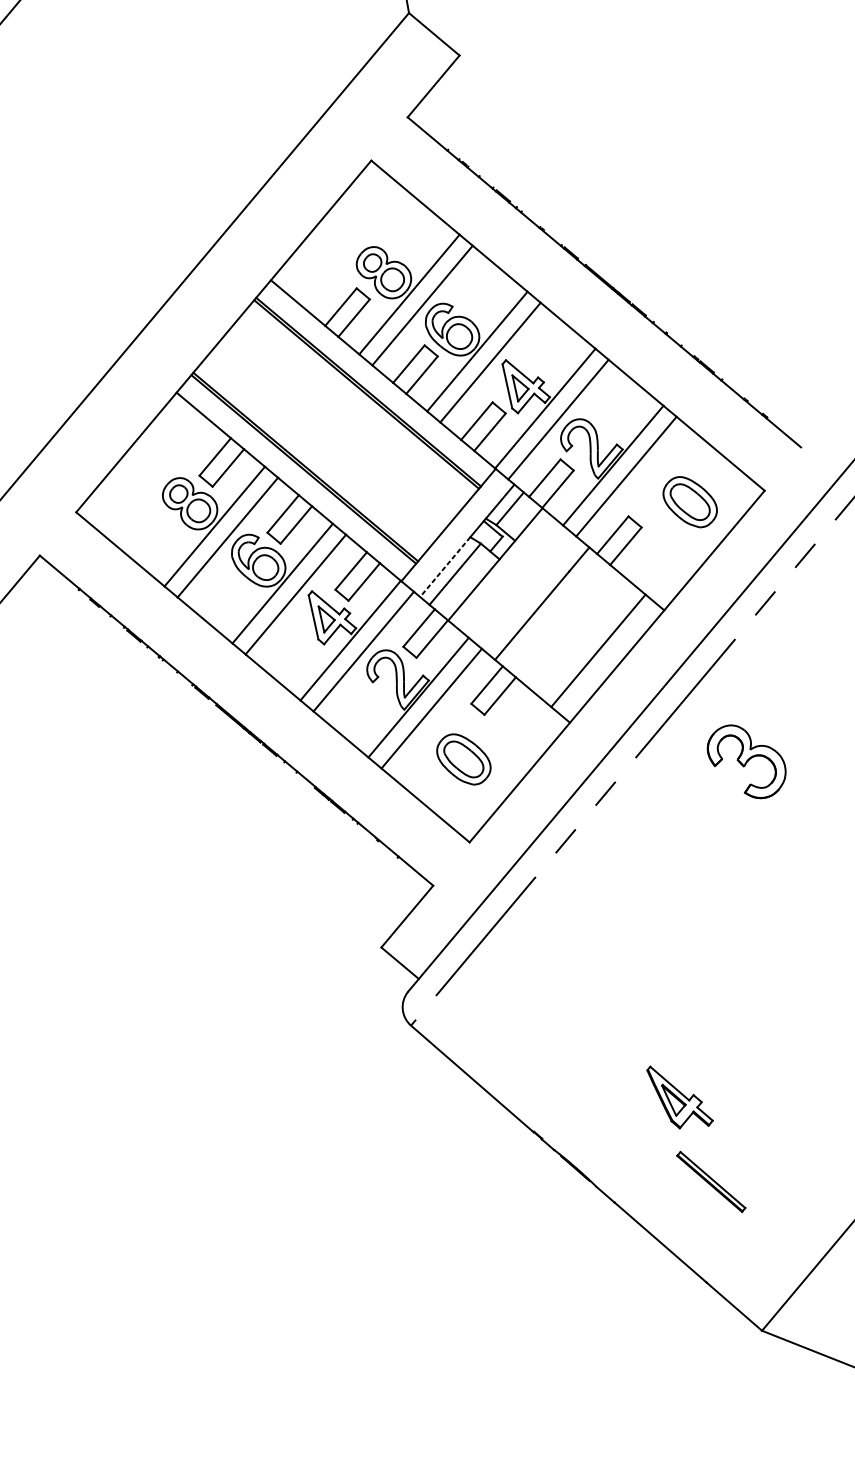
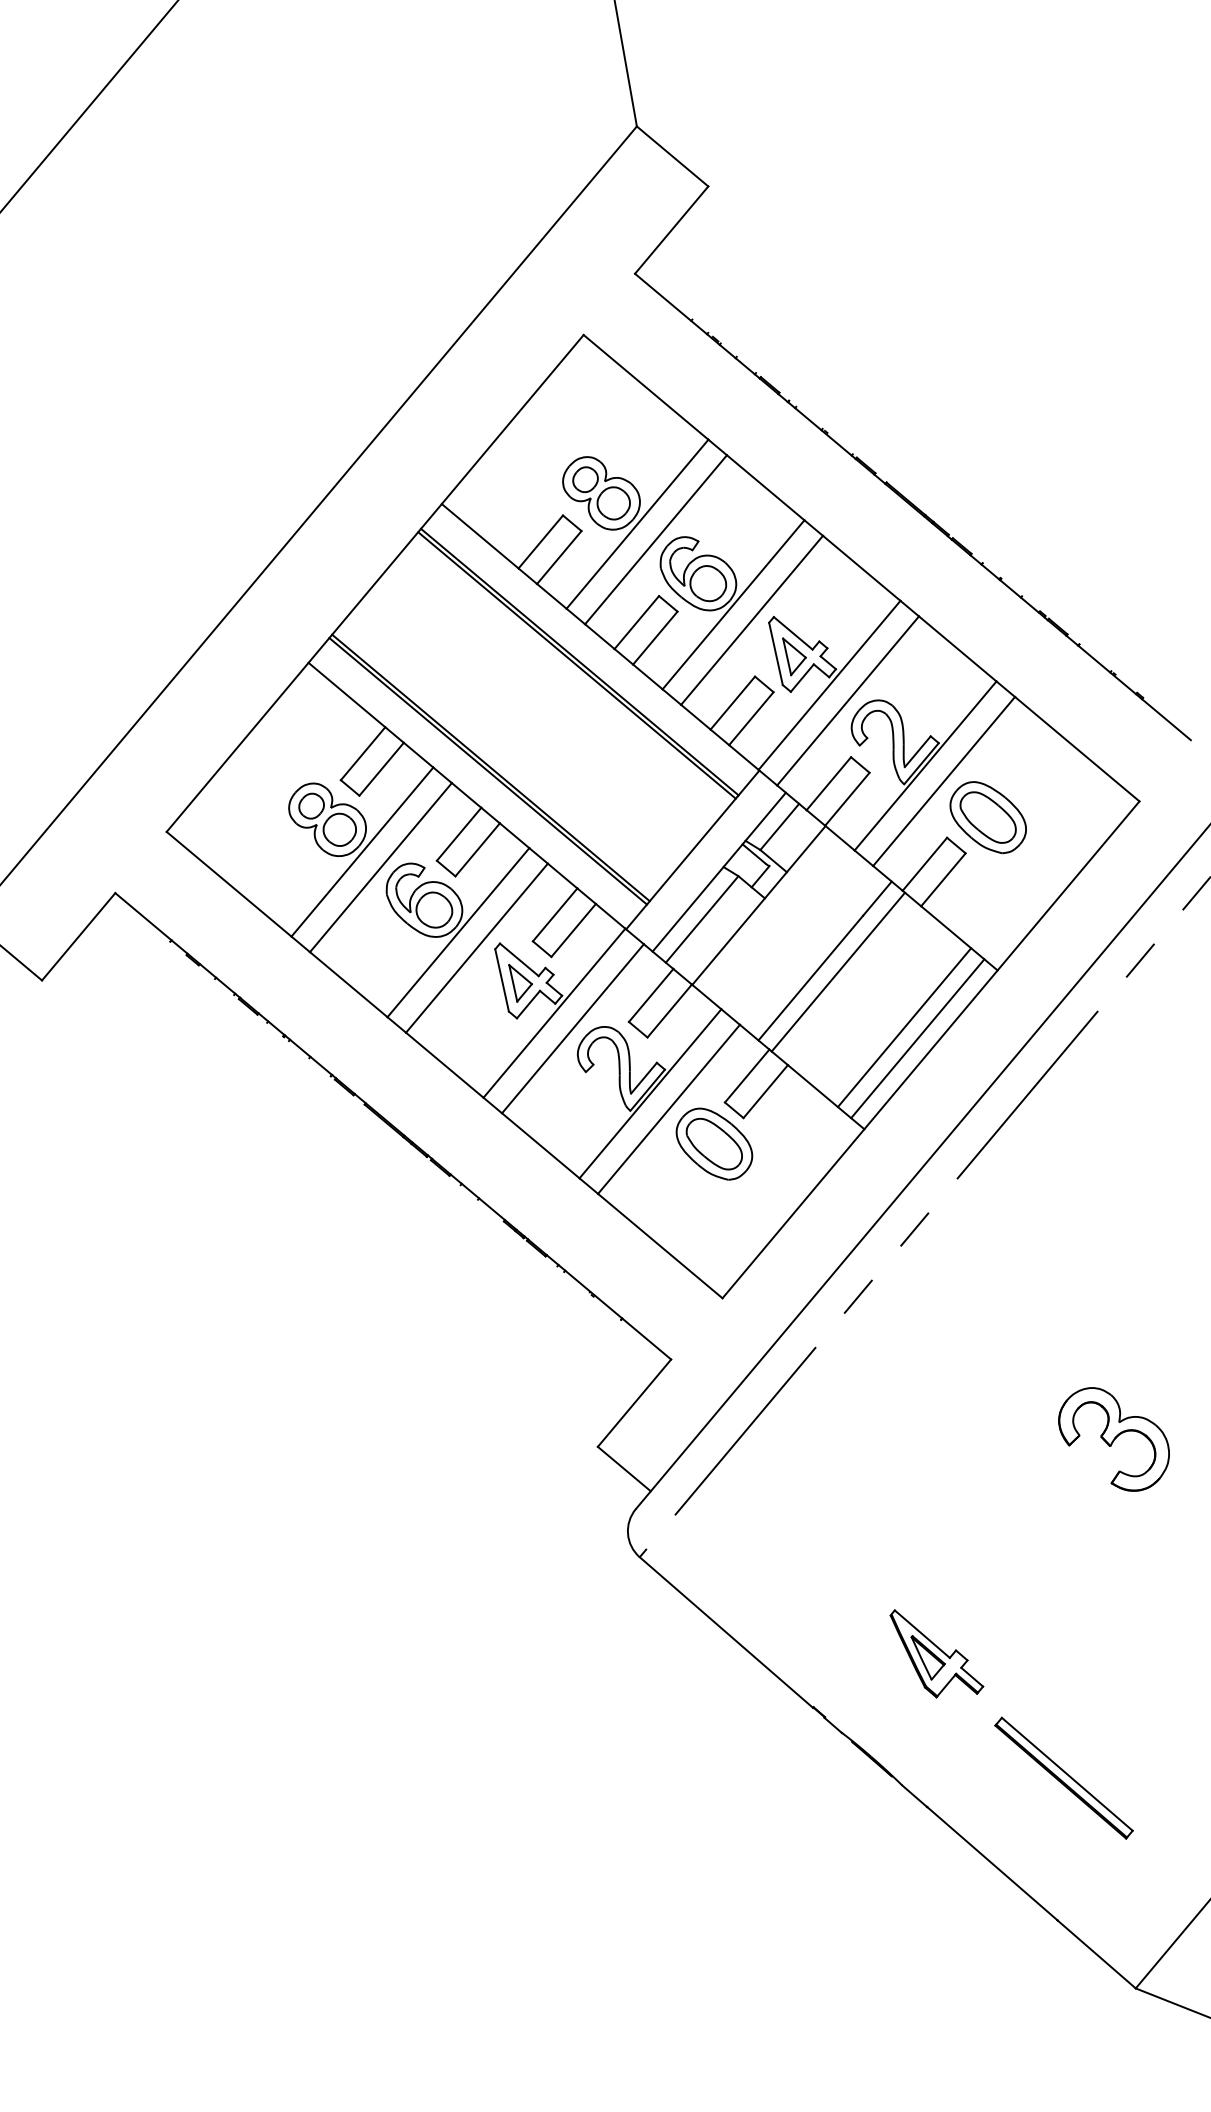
part: (689, 502) -> (987, 817), moved
line: (444, 567) -> (687, 909), dashed -> solid
line: (551, 611) -> (838, 971), added
line: (607, 658) -> (917, 1038), added
part: (463, 759) -> (714, 1143), moved
part: (746, 761) -> (1113, 1439), moved
part: (679, 1097) -> (936, 1653), moved
part: (710, 1181) -> (1063, 1777), size x1.43

